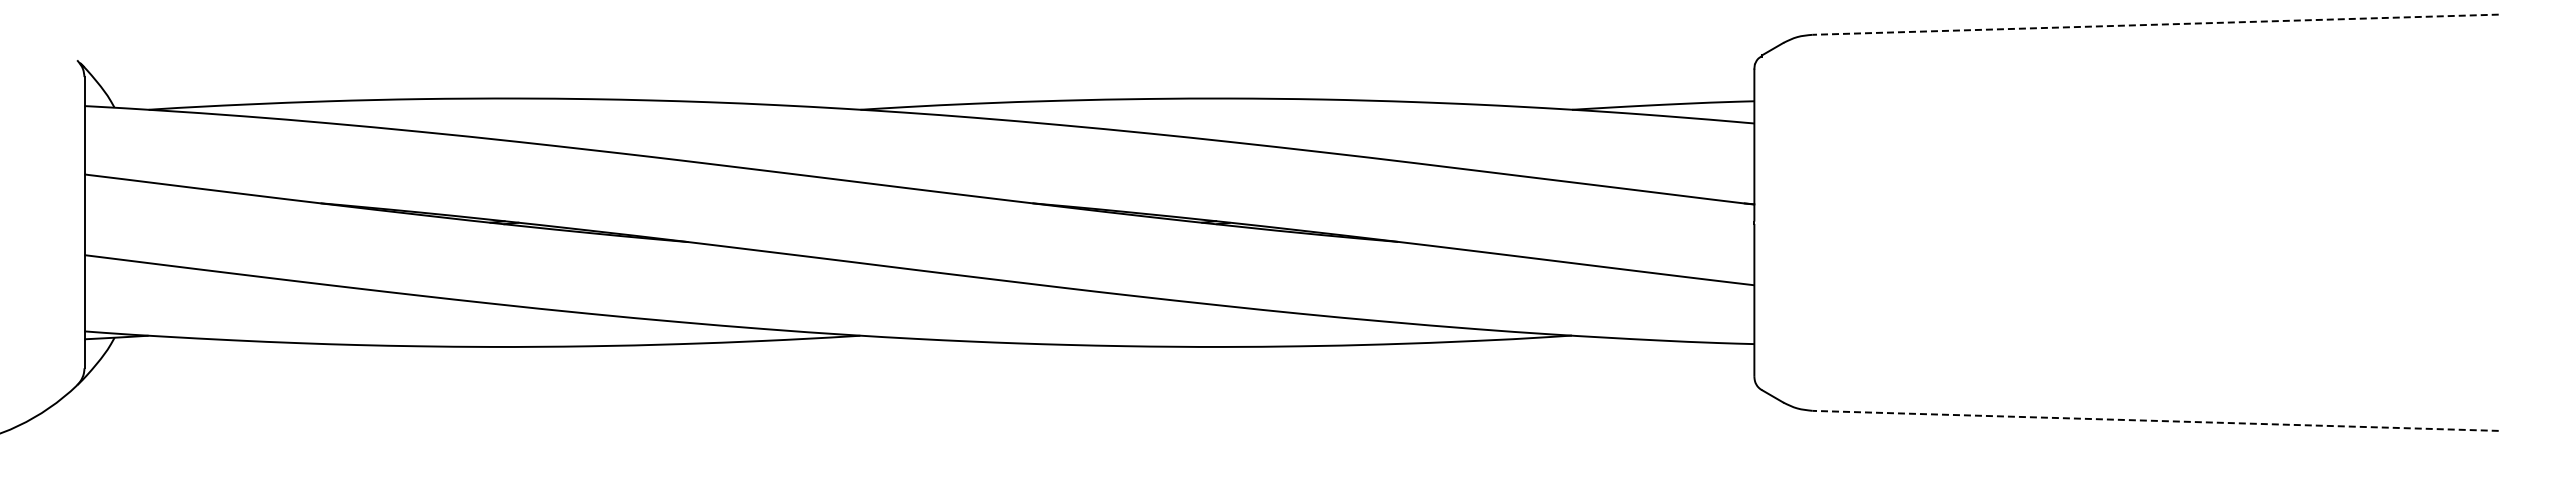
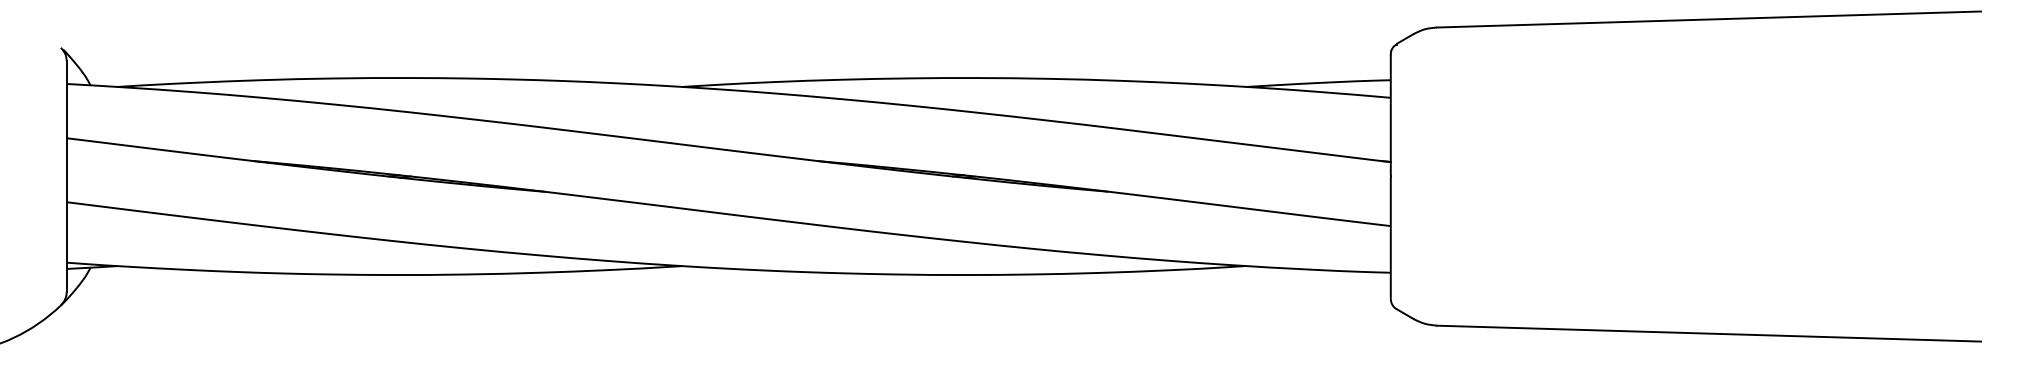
line: (2155, 24) -> (1708, 19), dashed -> solid
line: (2155, 420) -> (1708, 333), dashed -> solid

